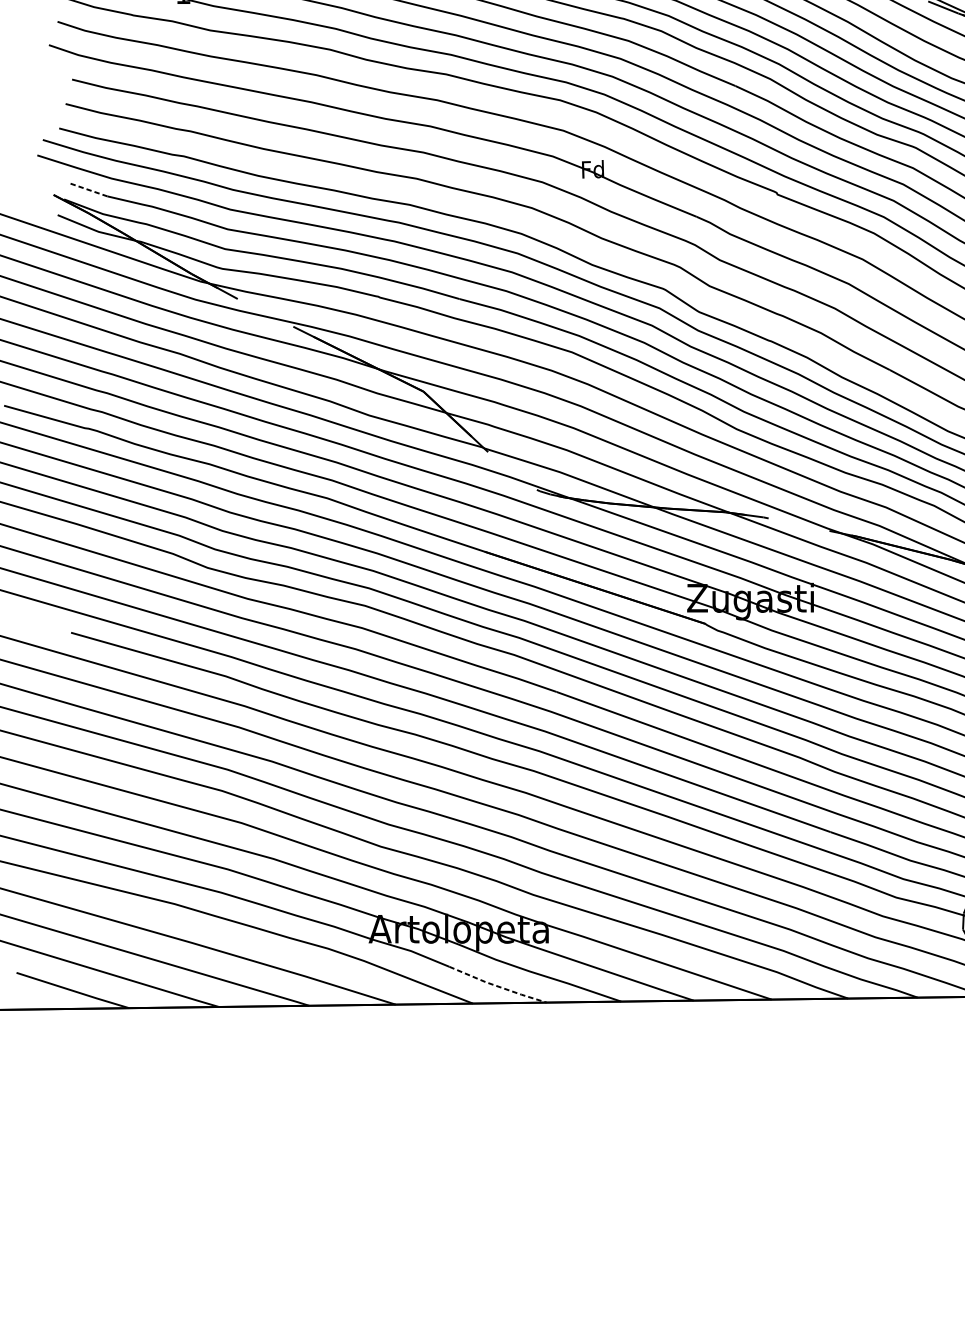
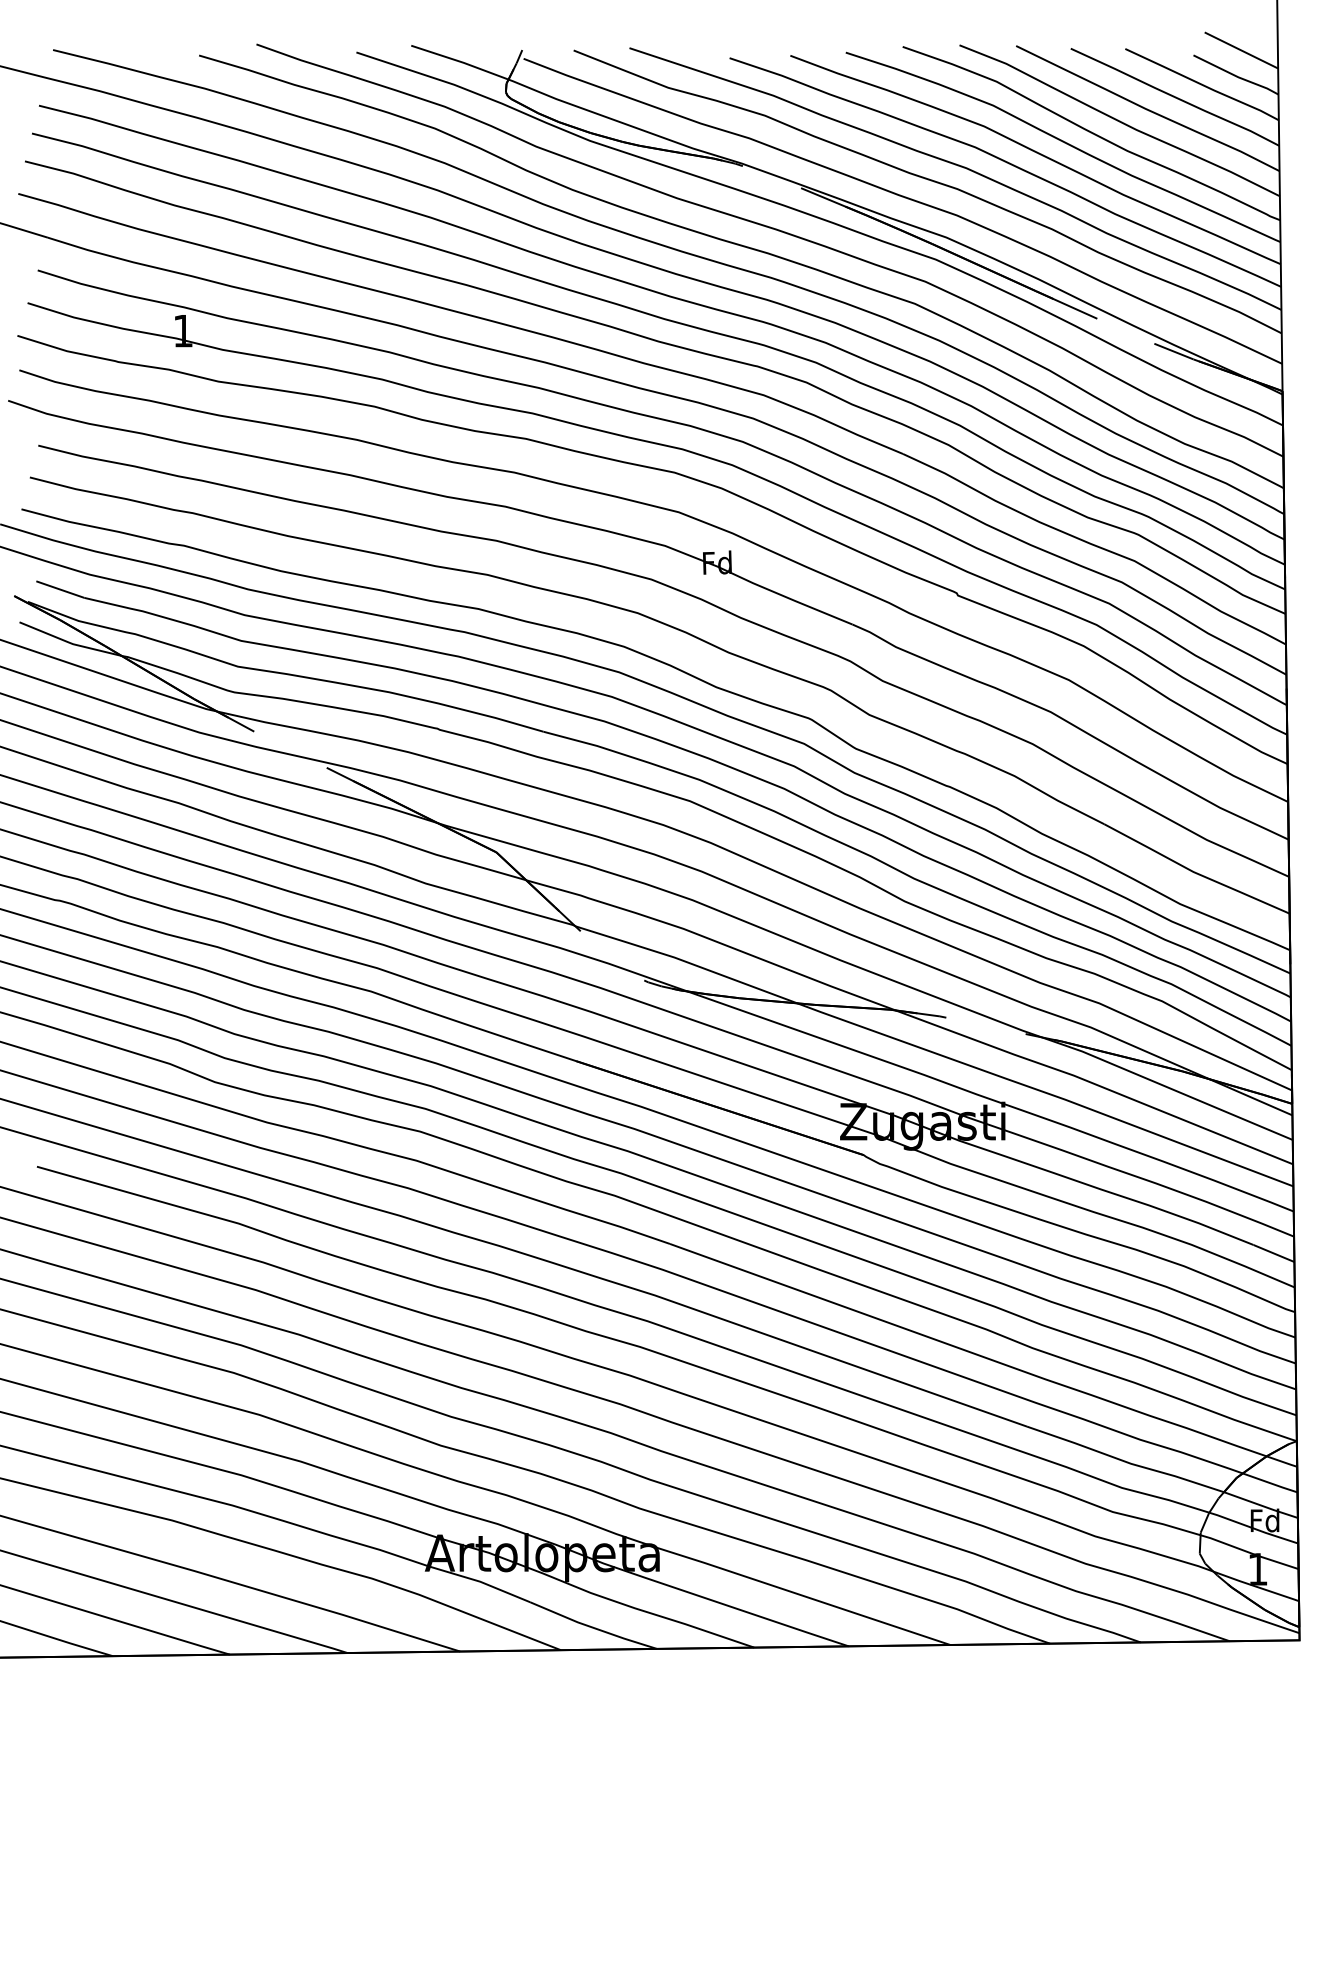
line: (89, 189) -> (60, 589), dashed -> solid
line: (497, 986) -> (592, 1627), dashed -> solid

